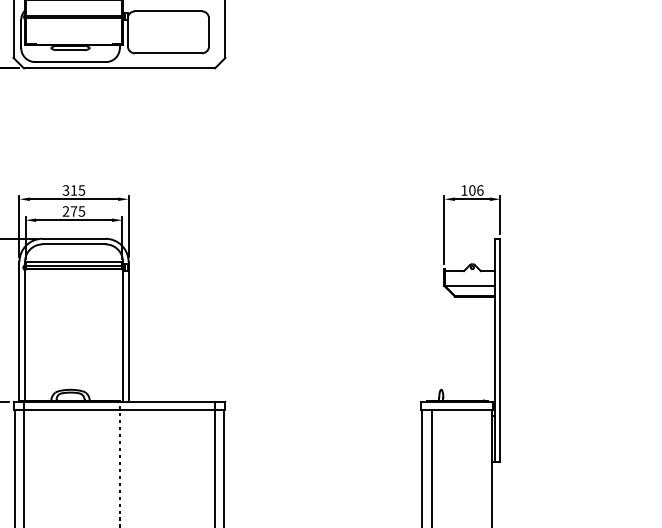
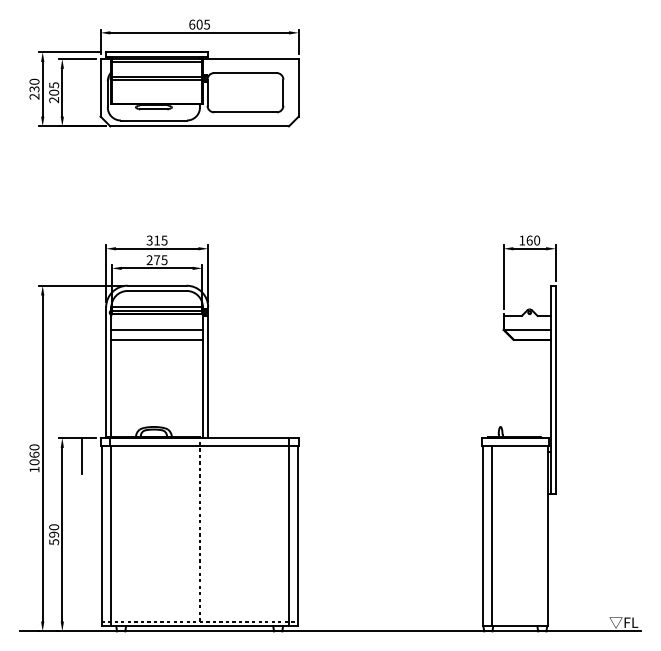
text: (476, 190) -> (533, 240), 106 -> 160
line: (73, 286) -> (156, 330), added
line: (73, 297) -> (156, 340), added

